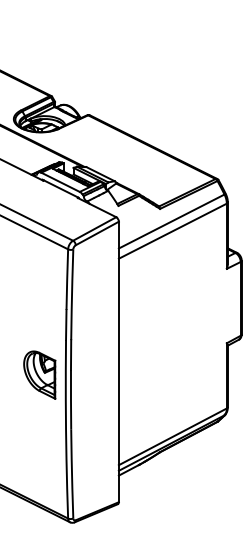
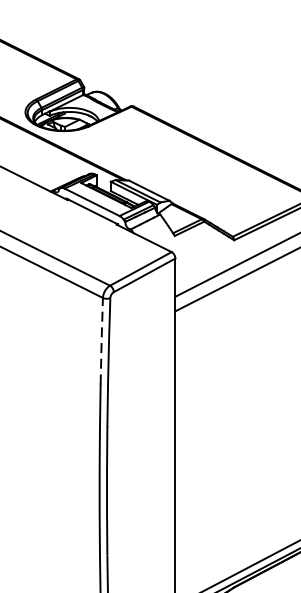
line: (67, 279) -> (102, 340), solid -> dashed
part: (39, 374) -> (62, 476), removed

